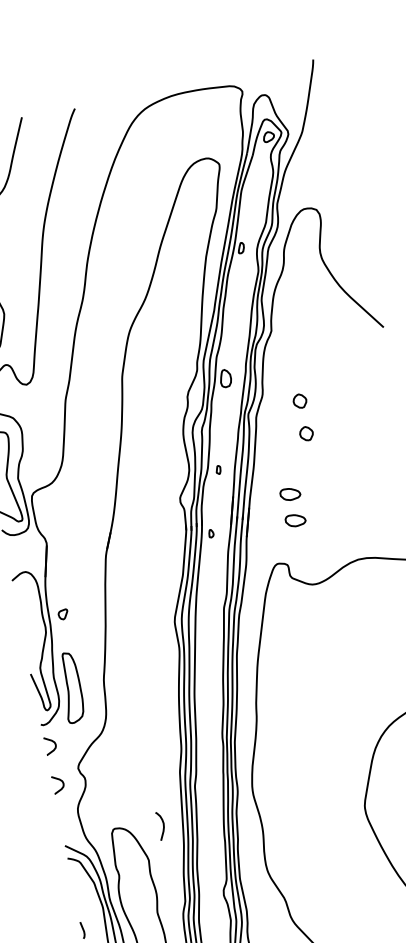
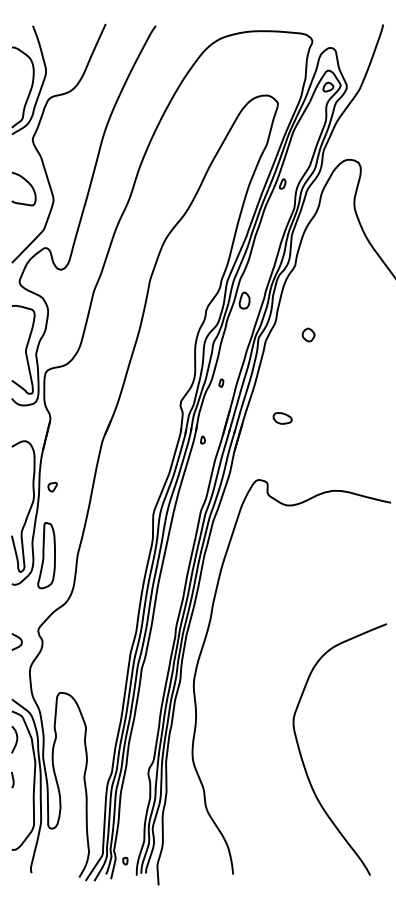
part: (306, 433) -> (308, 365), removed
part: (295, 520) -> (282, 443), removed
curve: (51, 741) -> (18, 601), removed
curve: (163, 825) -> (16, 739), moved

